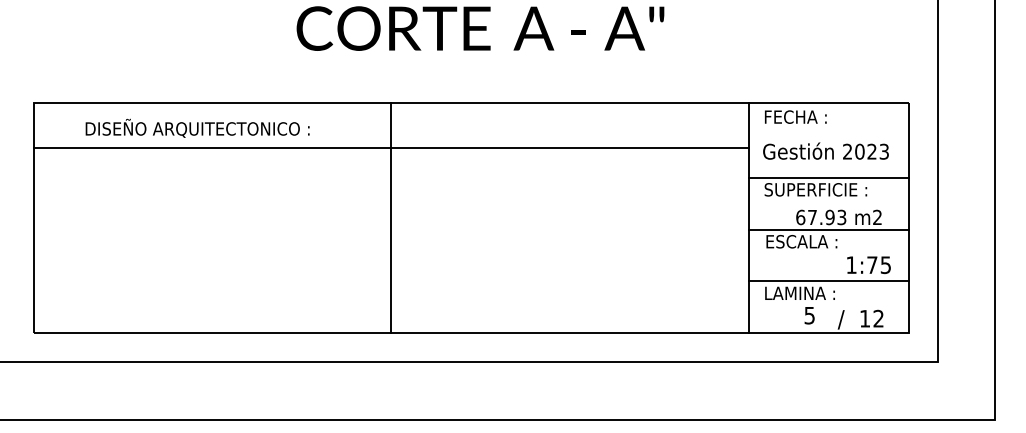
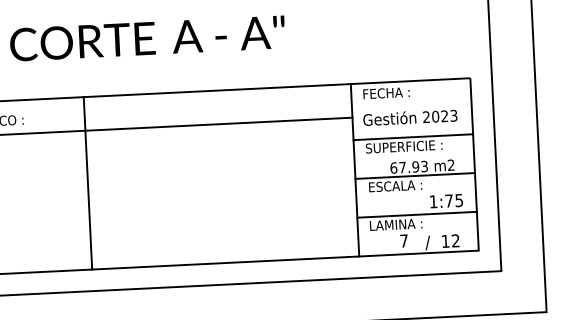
text: (809, 315) -> (403, 240), 5 -> 7

